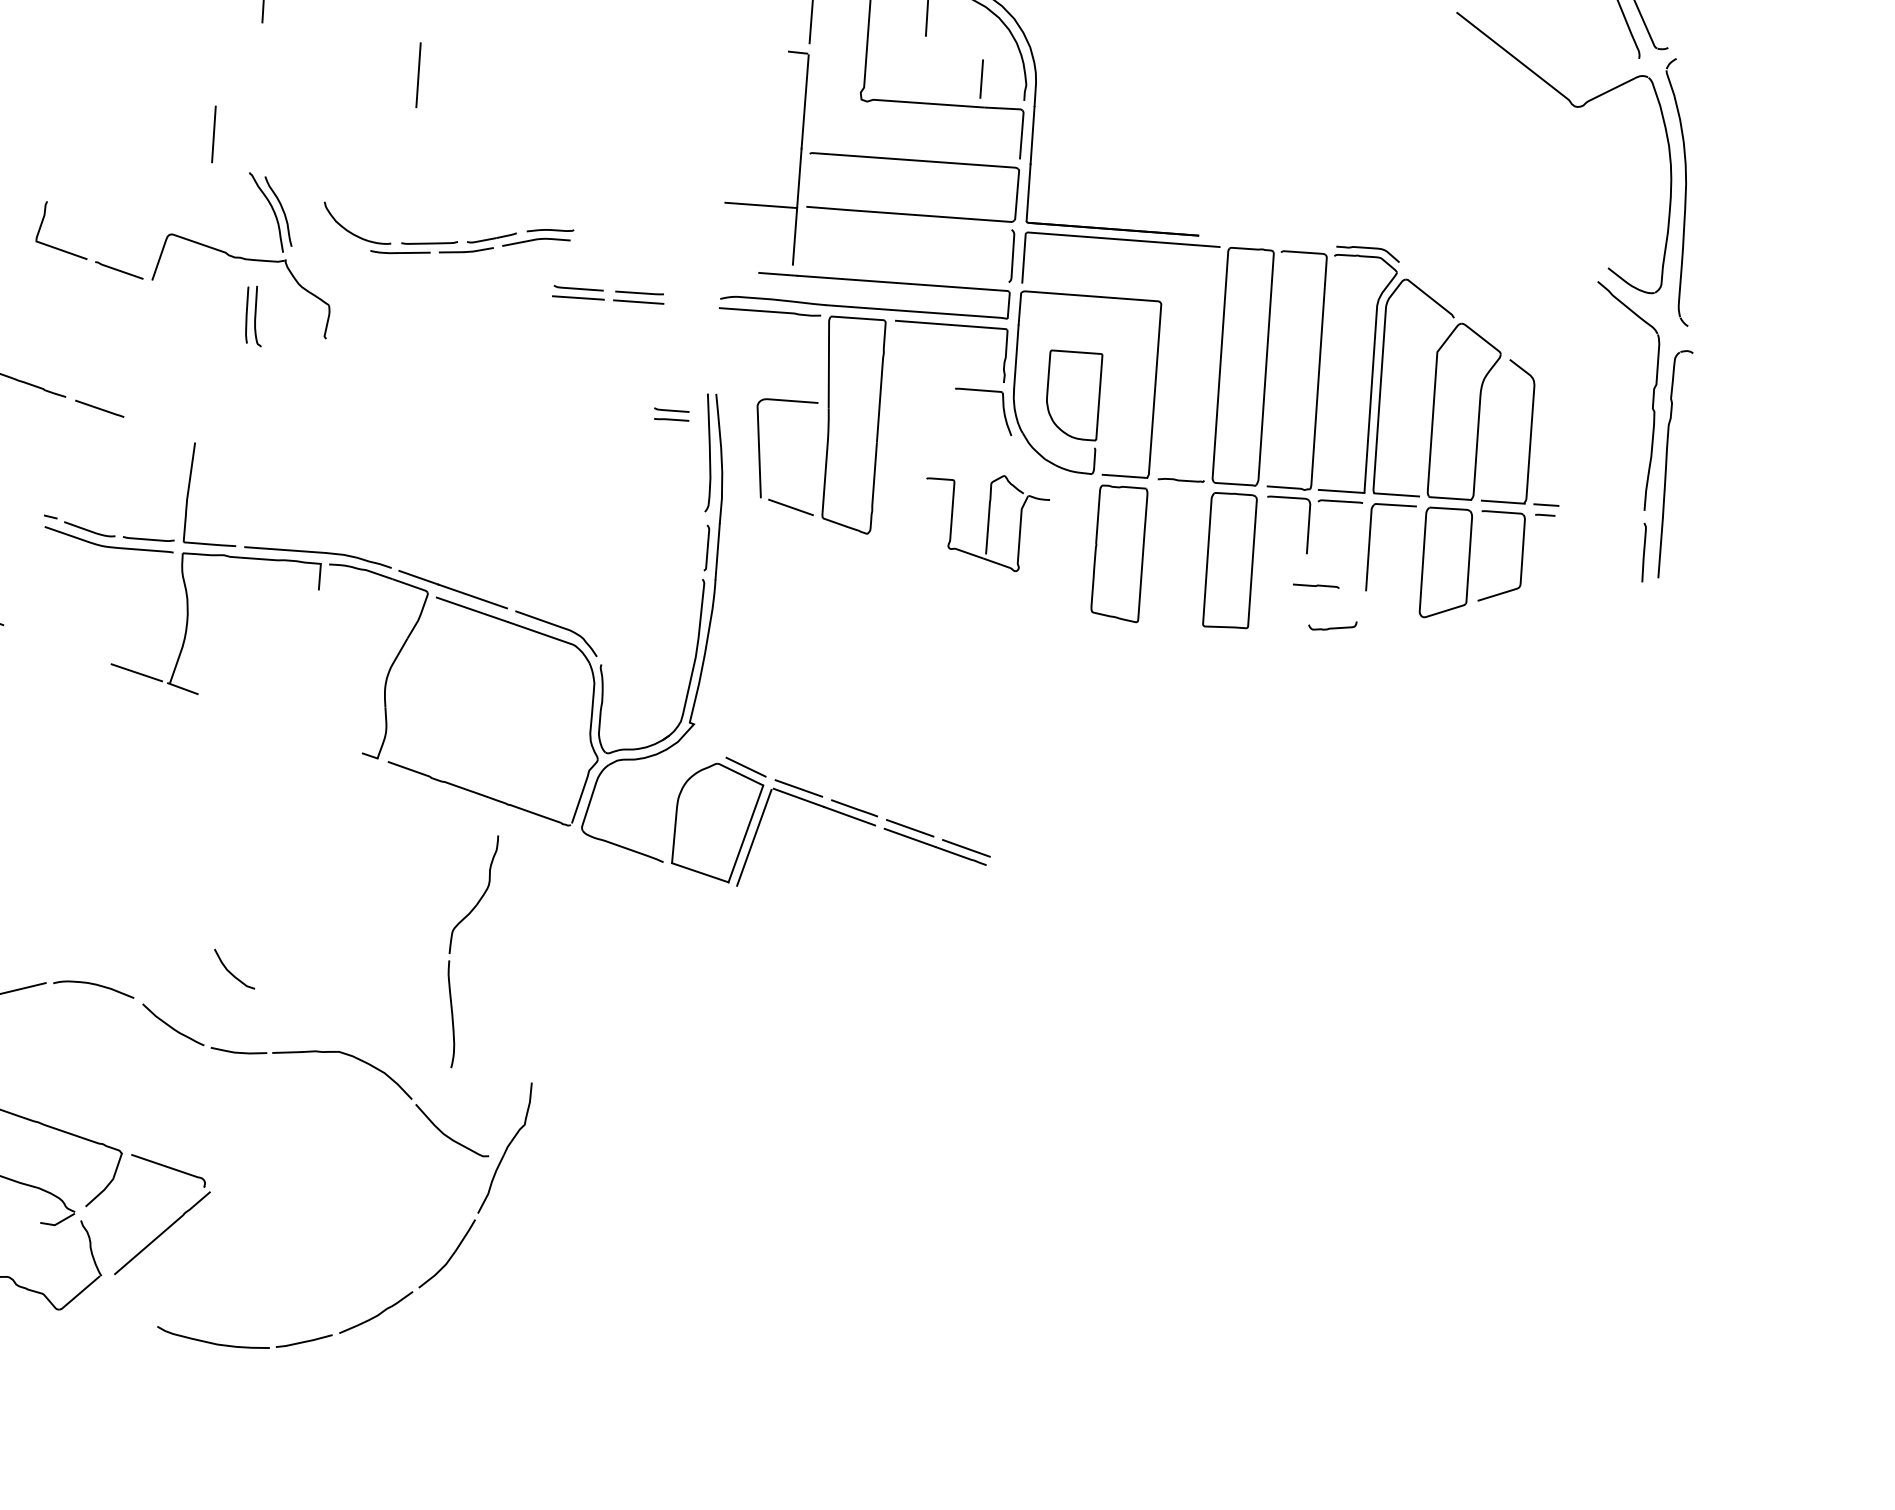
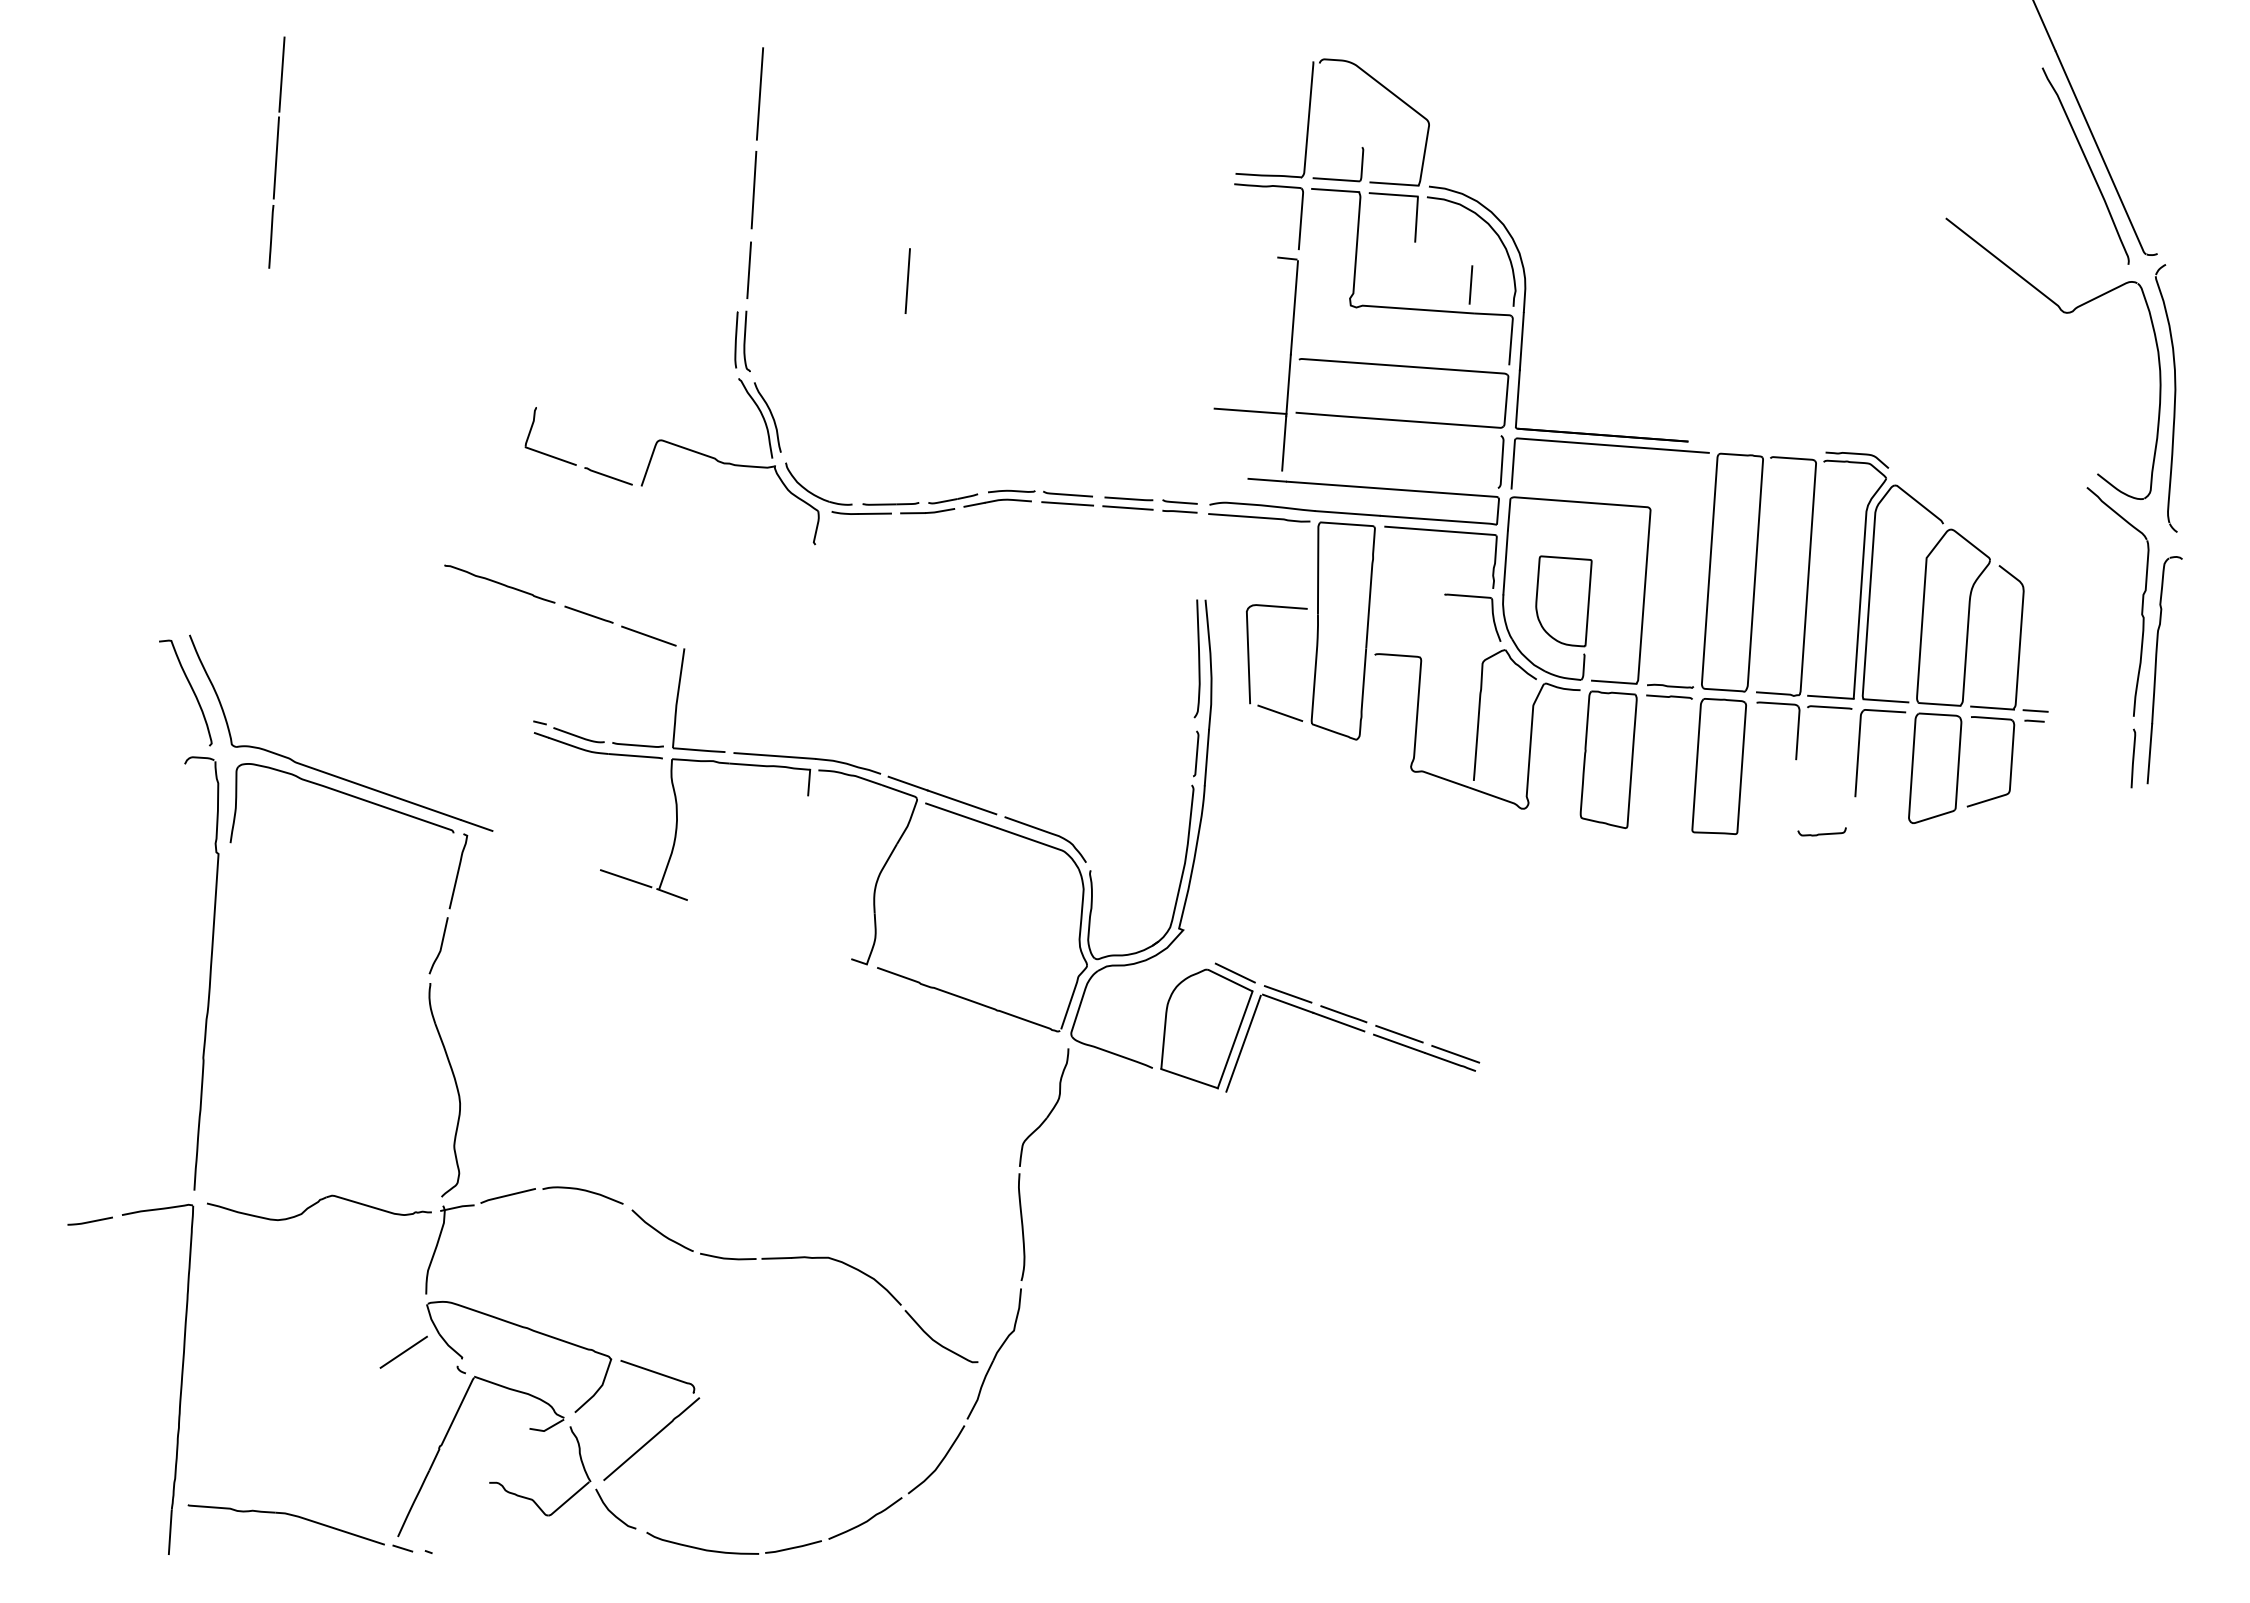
line: (213, 133) -> (748, 269), moved
part: (454, 241) -> (915, 502), moved
part: (253, 315) -> (742, 340), moved
part: (671, 414) -> (1179, 506), moved
line: (159, 429) -> (648, 635), added
part: (988, 523) -> (1477, 729), size x1.67
line: (1316, 585) -> (1669, 696), moved
part: (451, 950) -> (1021, 1163), moved
curve: (230, 971) -> (611, 1511), moved

